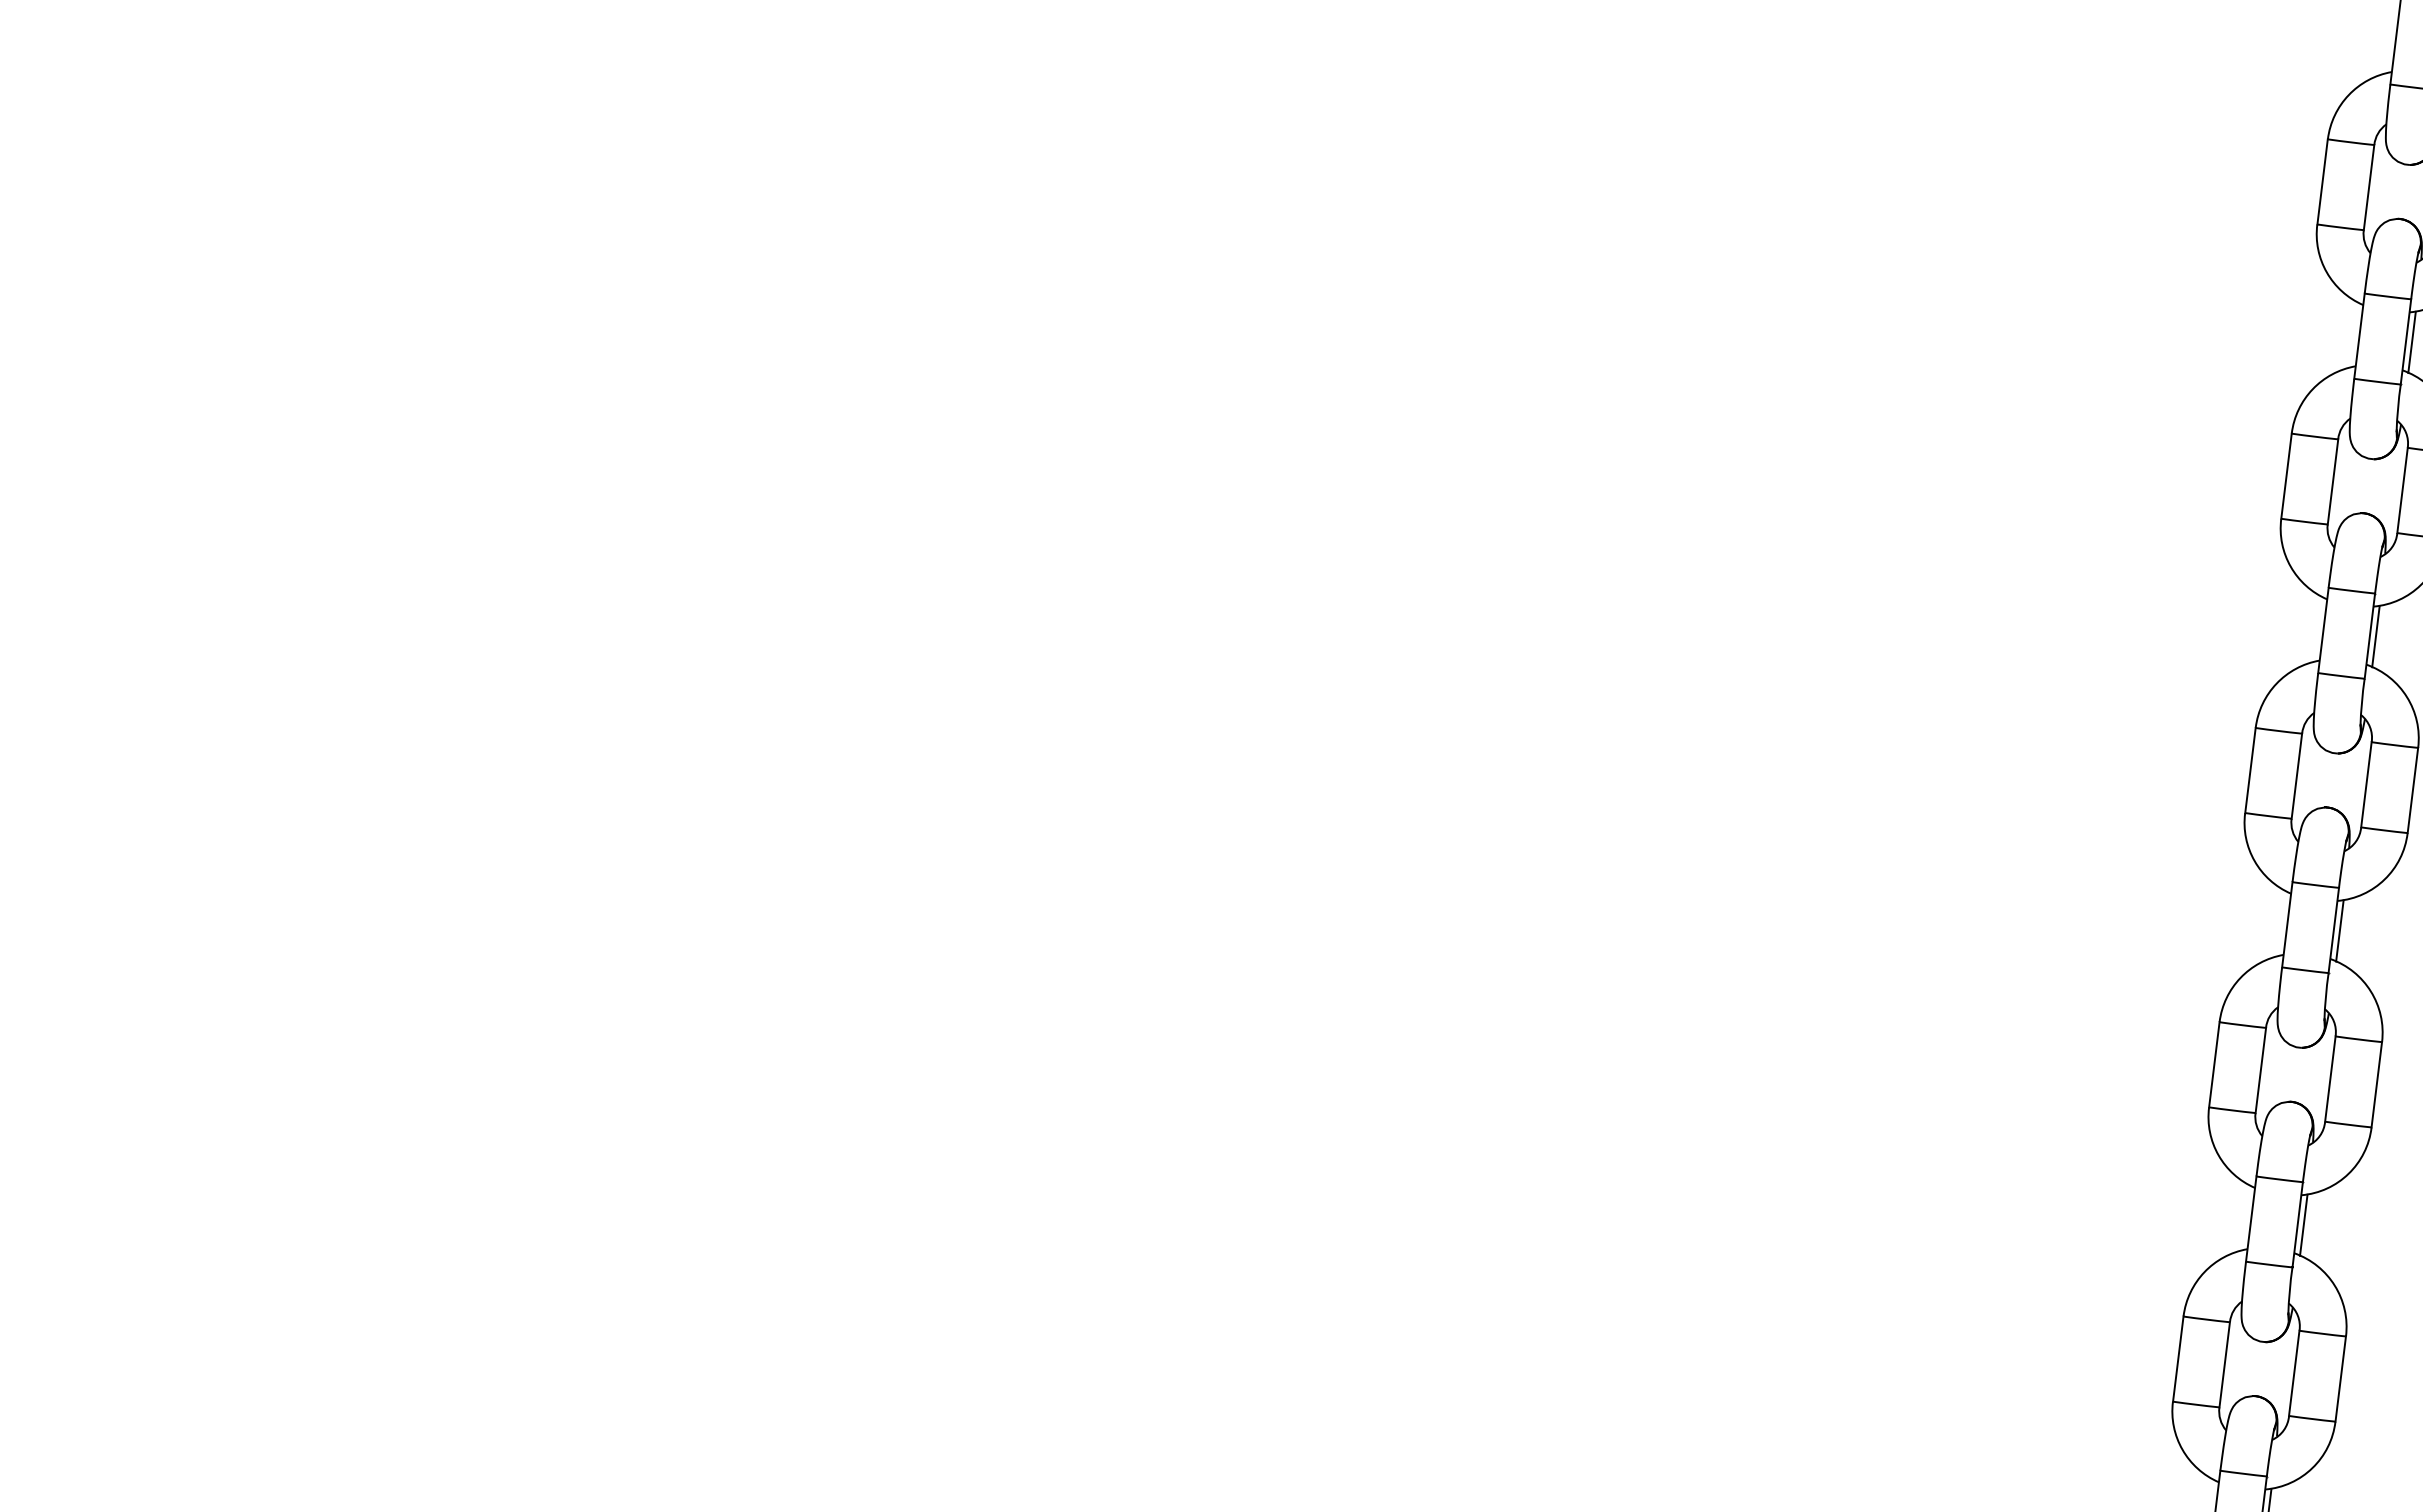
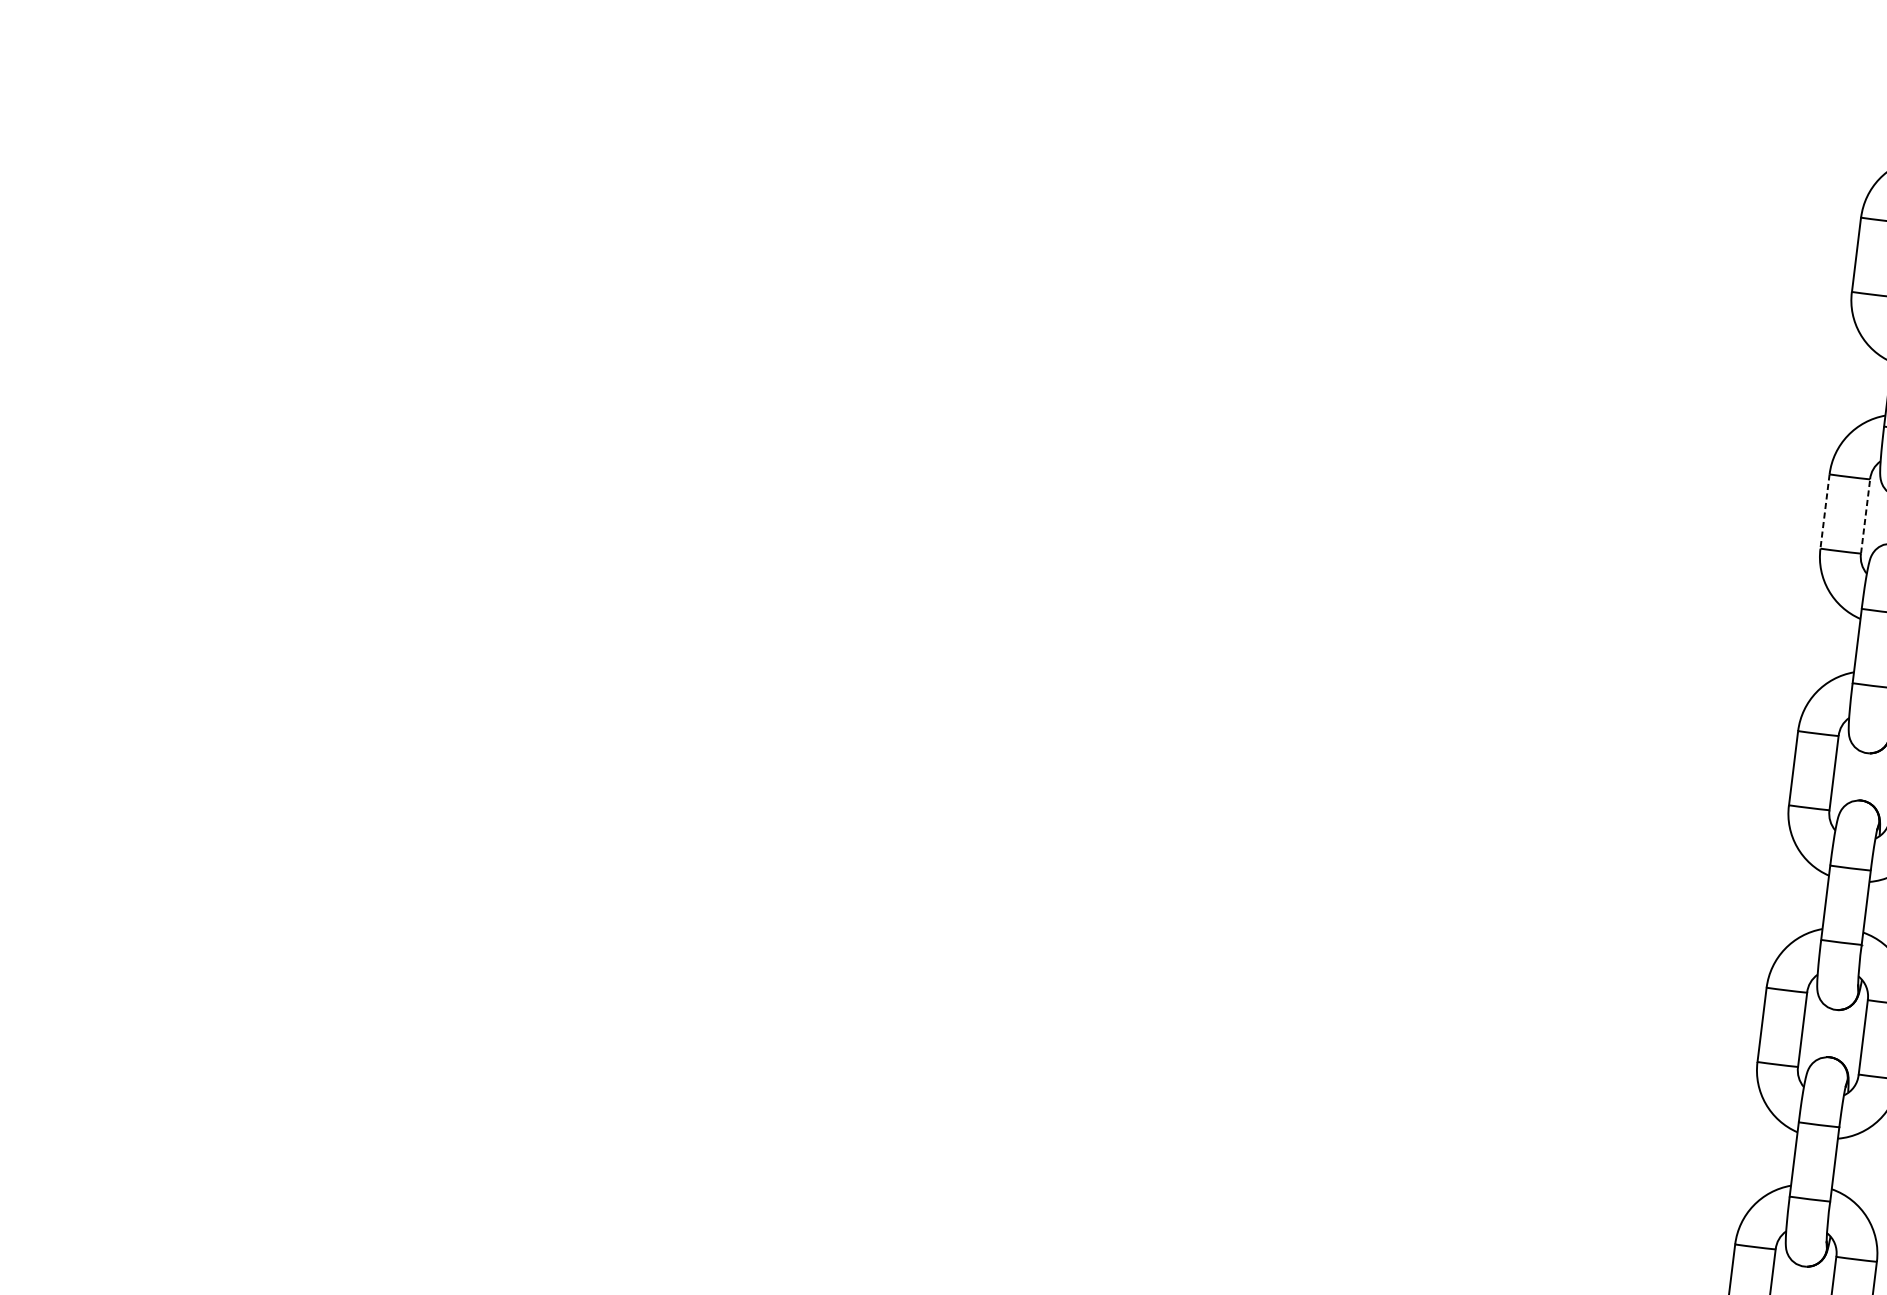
line: (2286, 476) -> (1825, 511), solid -> dashed
line: (2333, 481) -> (1865, 516), solid -> dashed
line: (2339, 930) -> (1871, 907), removed
line: (2303, 1224) -> (1839, 1164), removed

